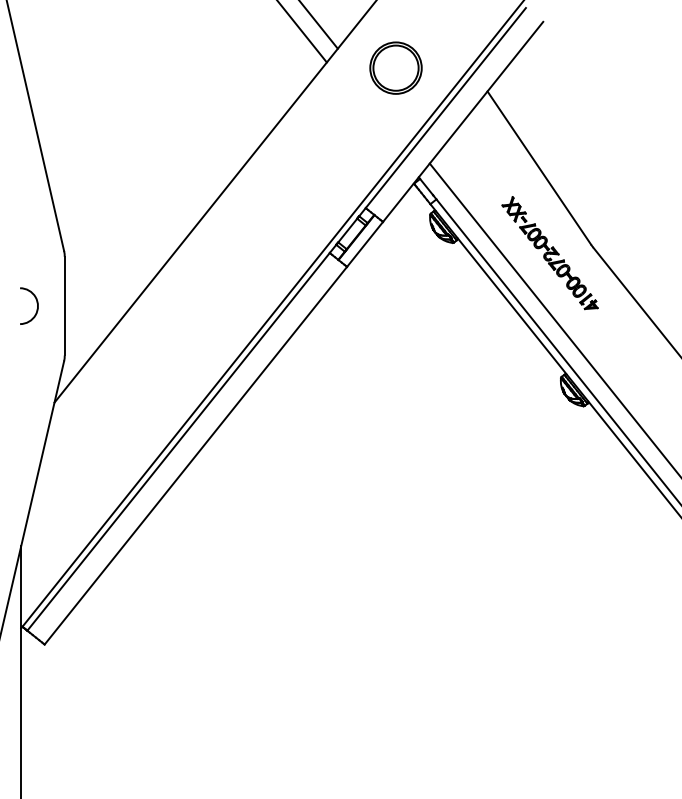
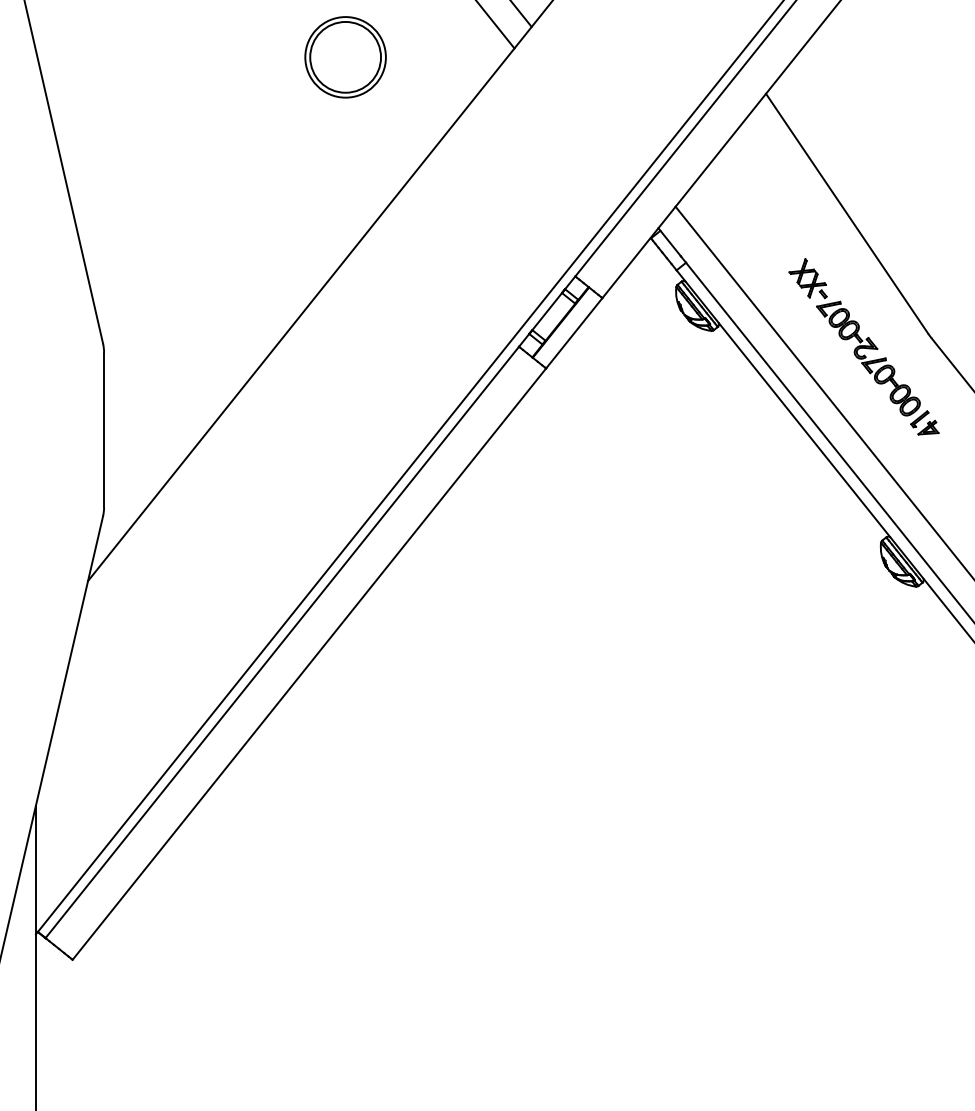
part: (395, 67) -> (344, 56), moved
arc: (36, 303) -> (59, 425), removed

